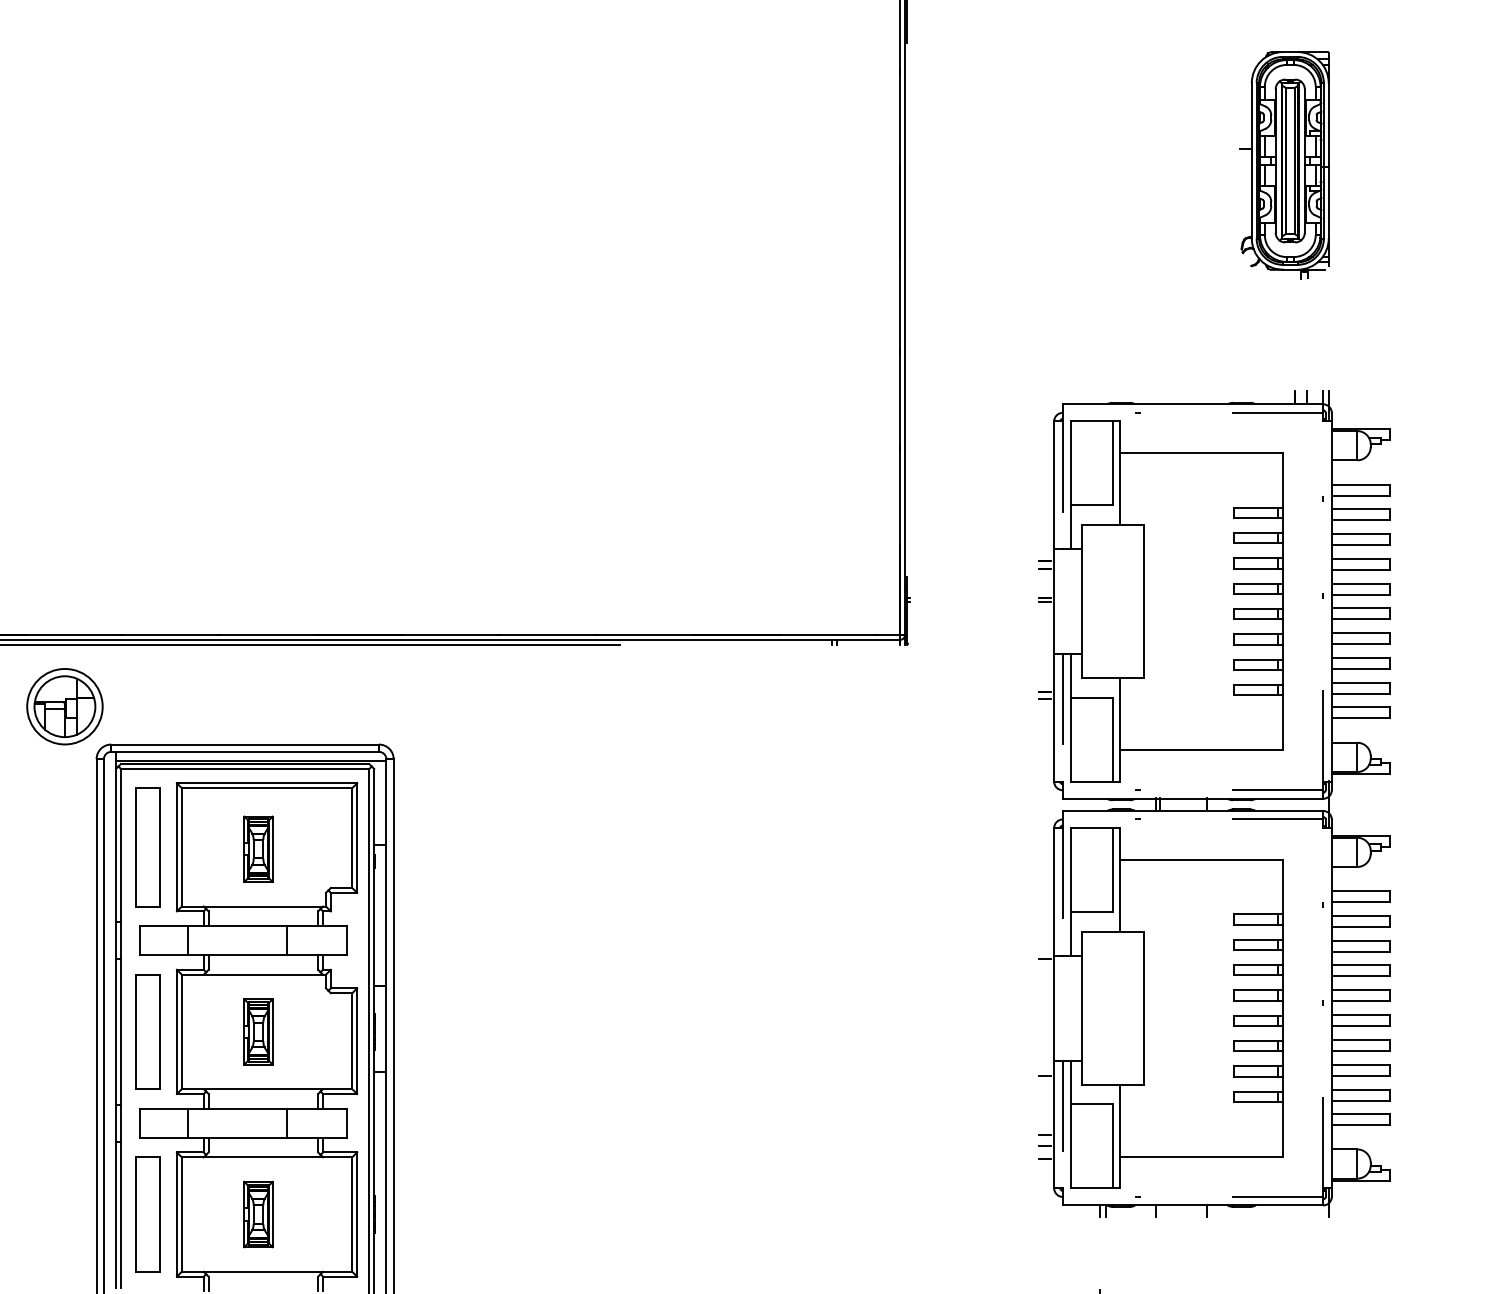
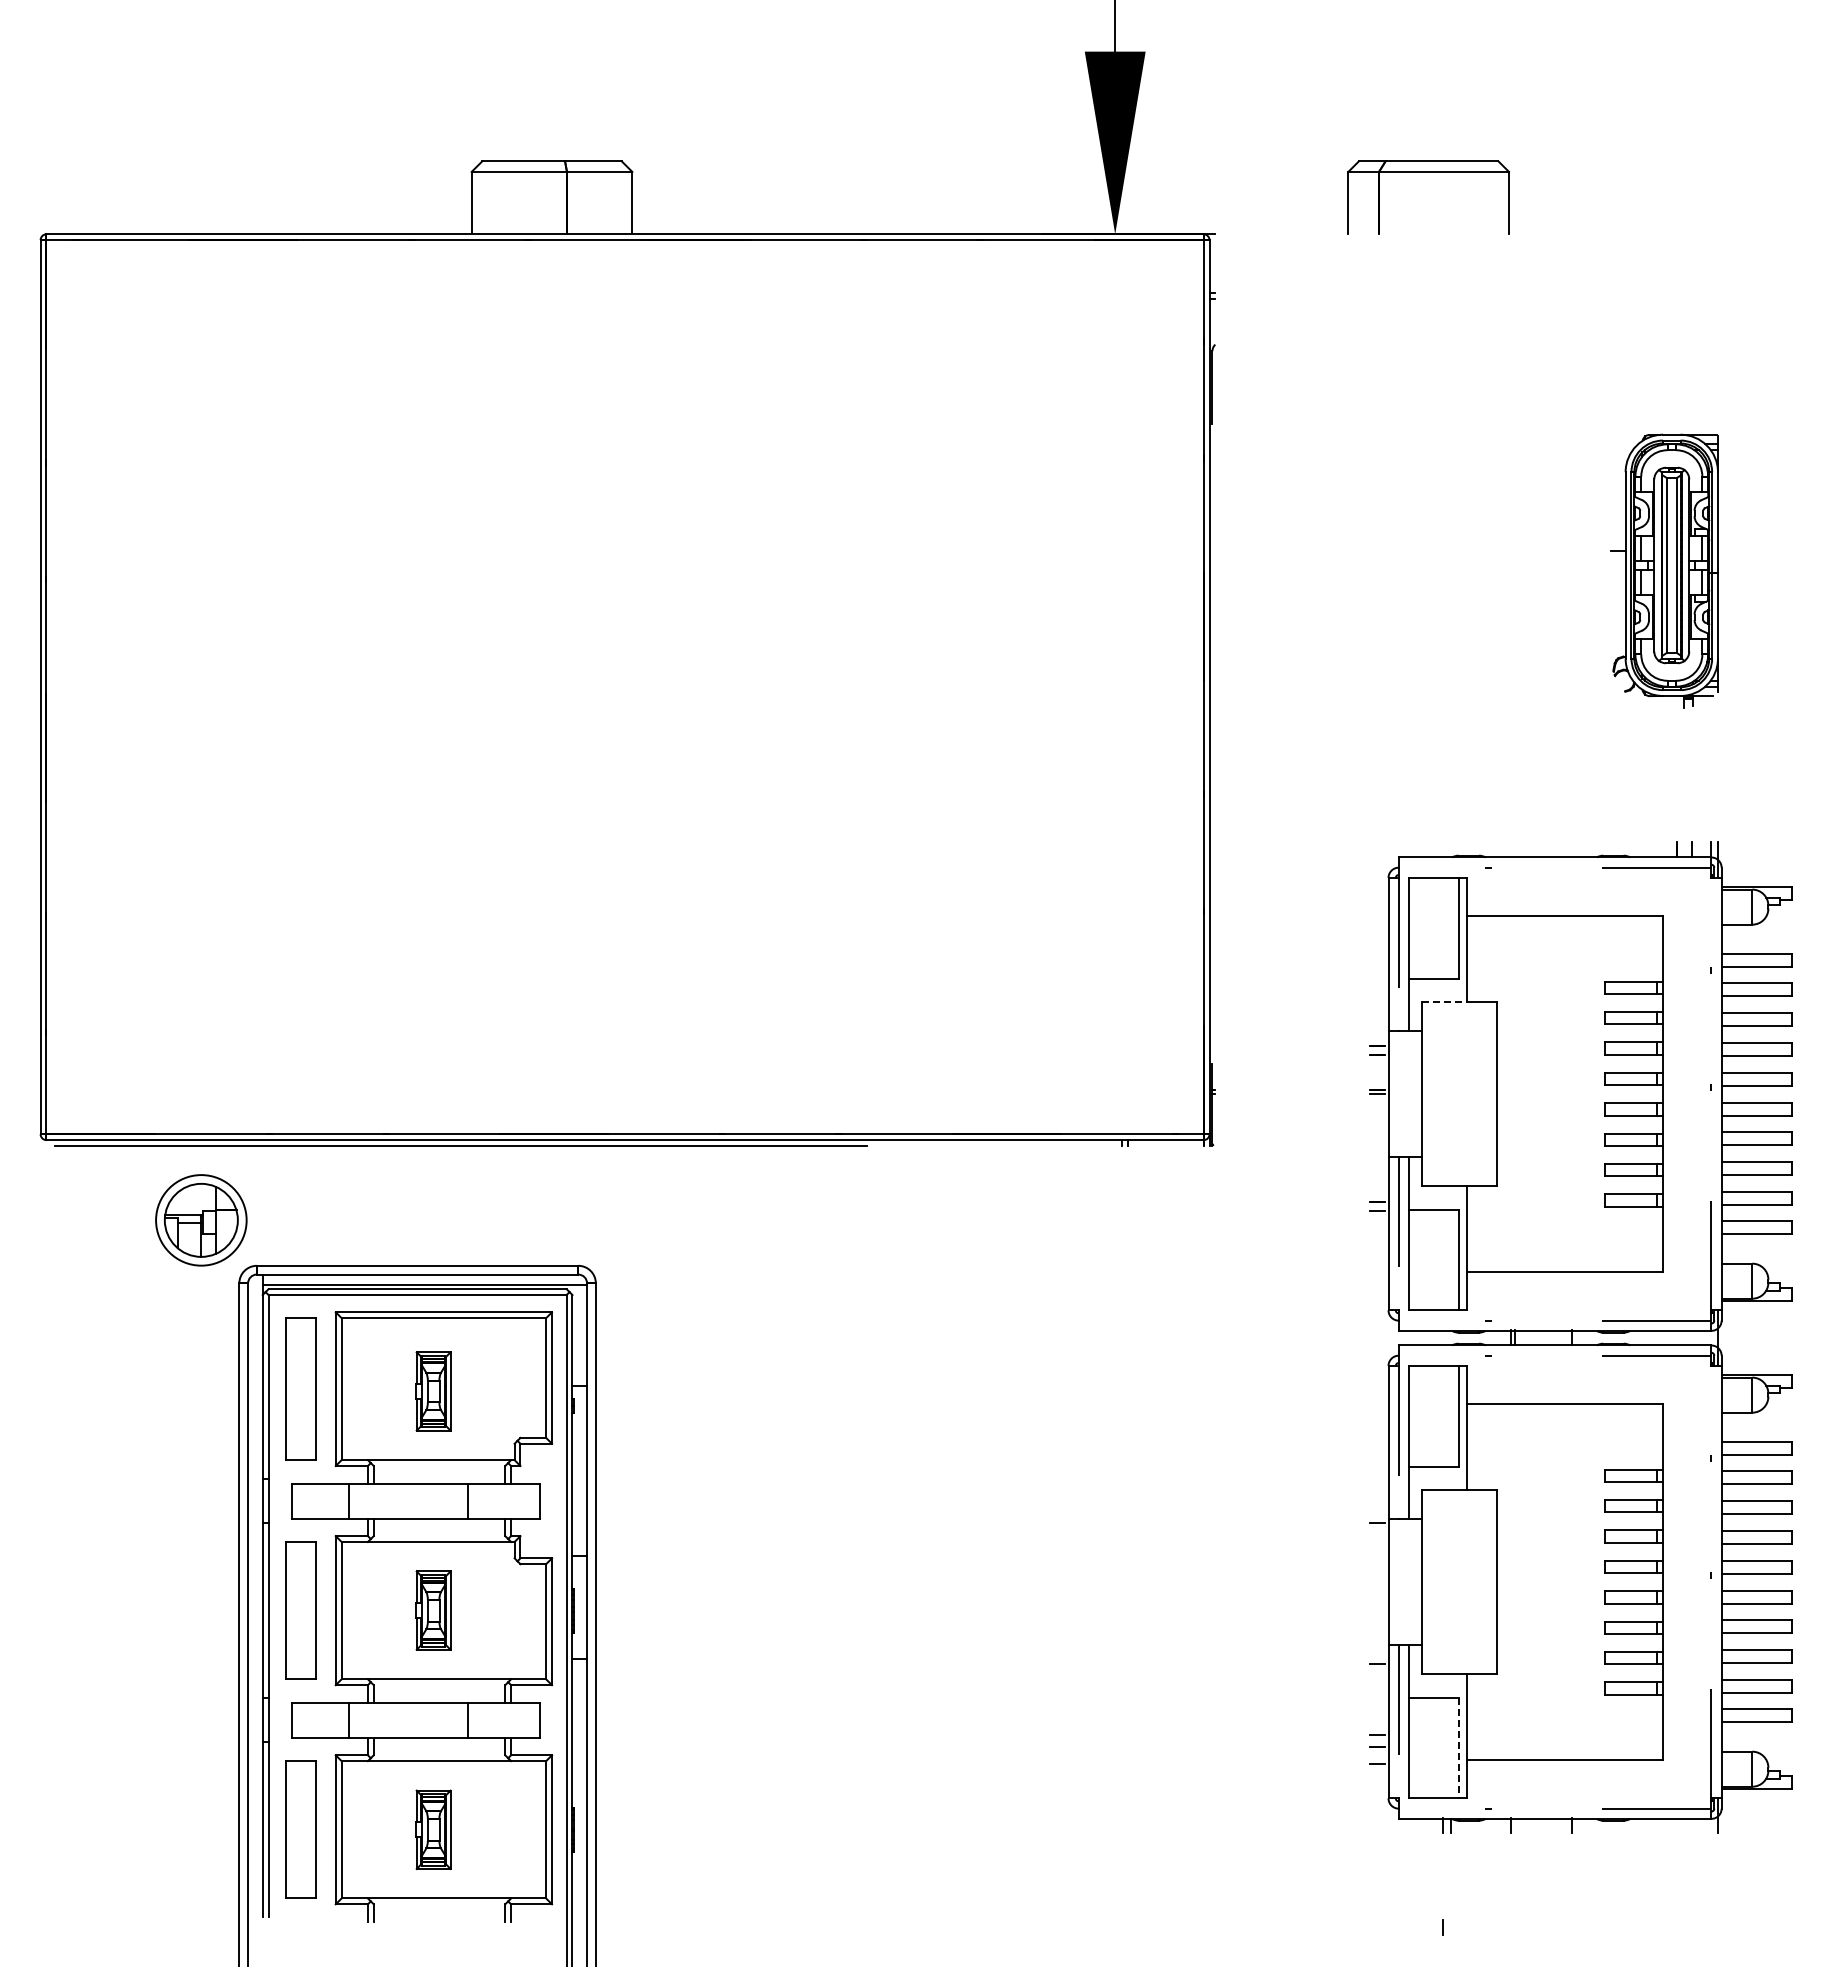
line: (1100, 525) -> (1444, 1002), solid -> dashed
line: (1112, 1146) -> (1458, 1748), solid -> dashed

